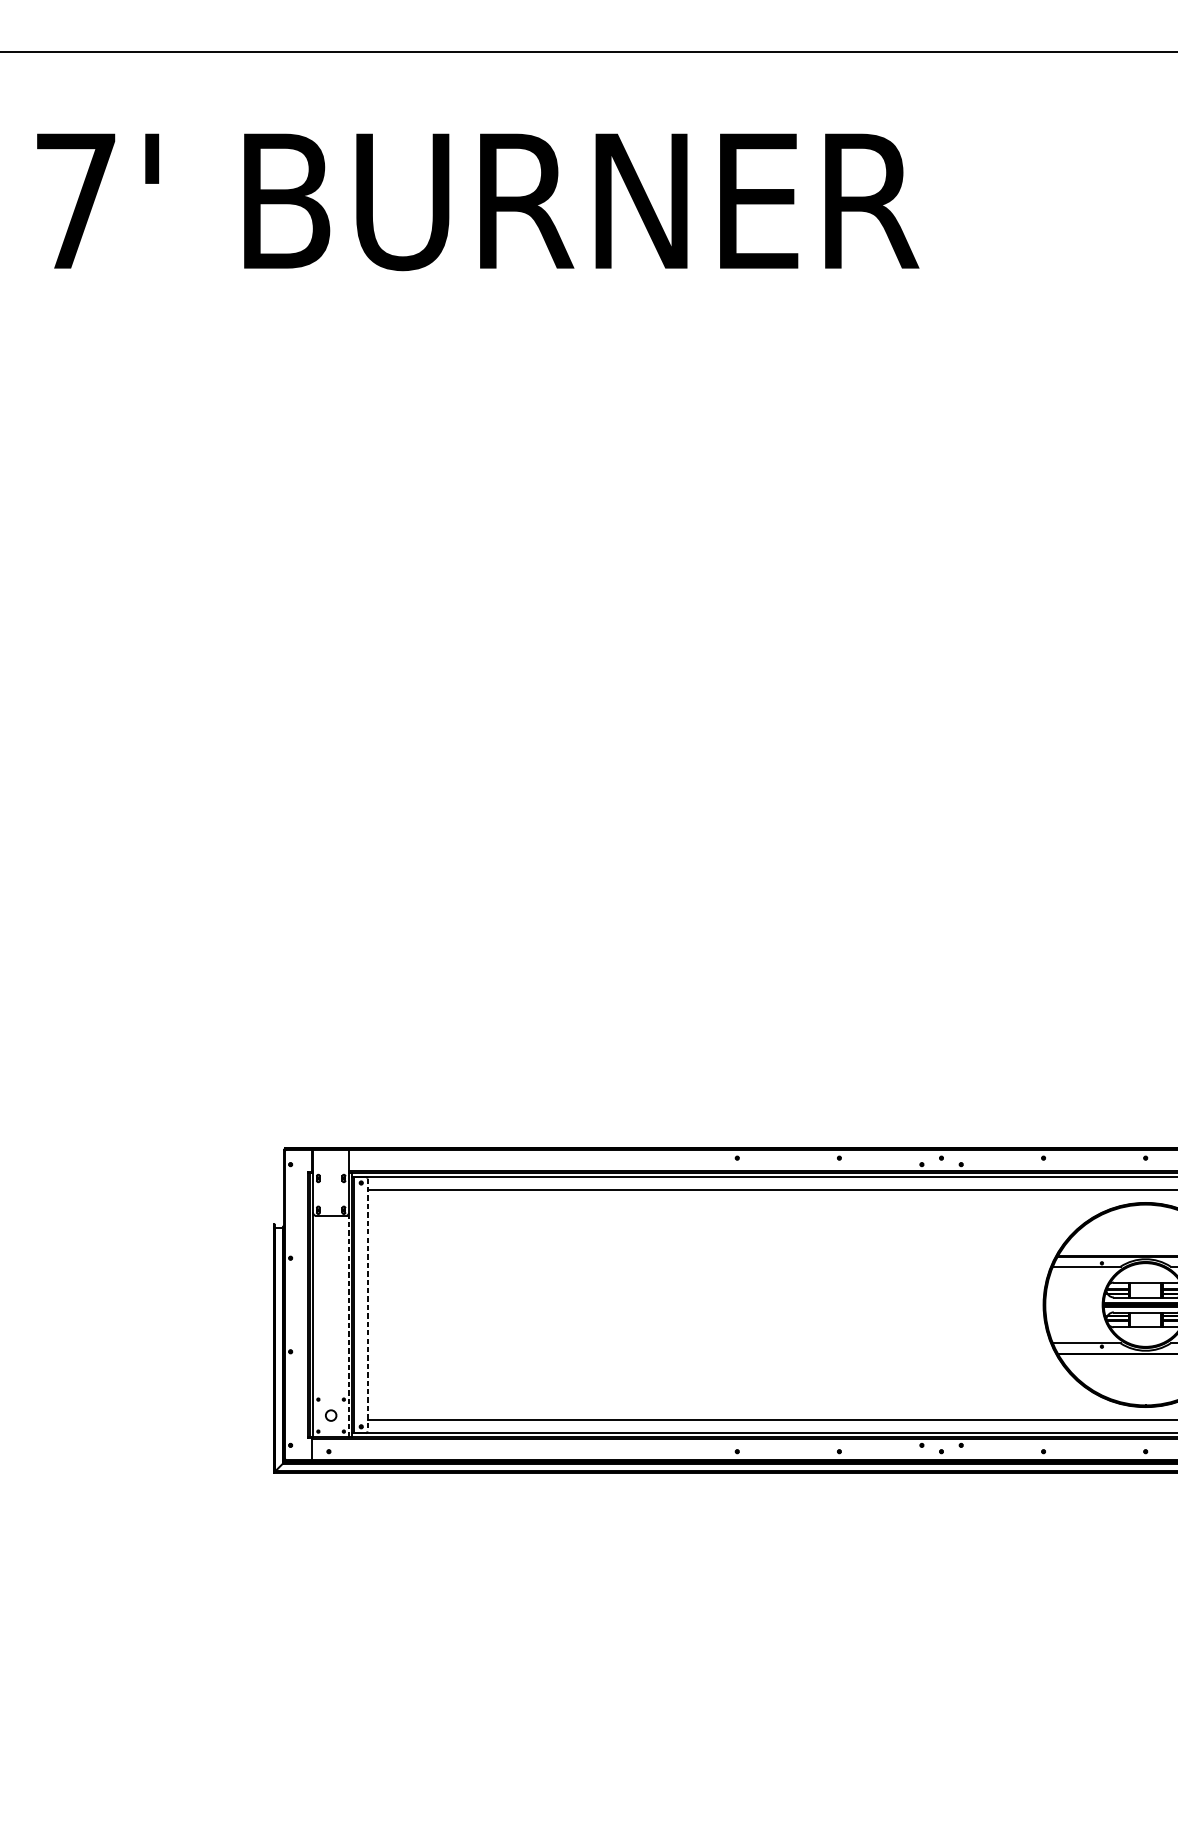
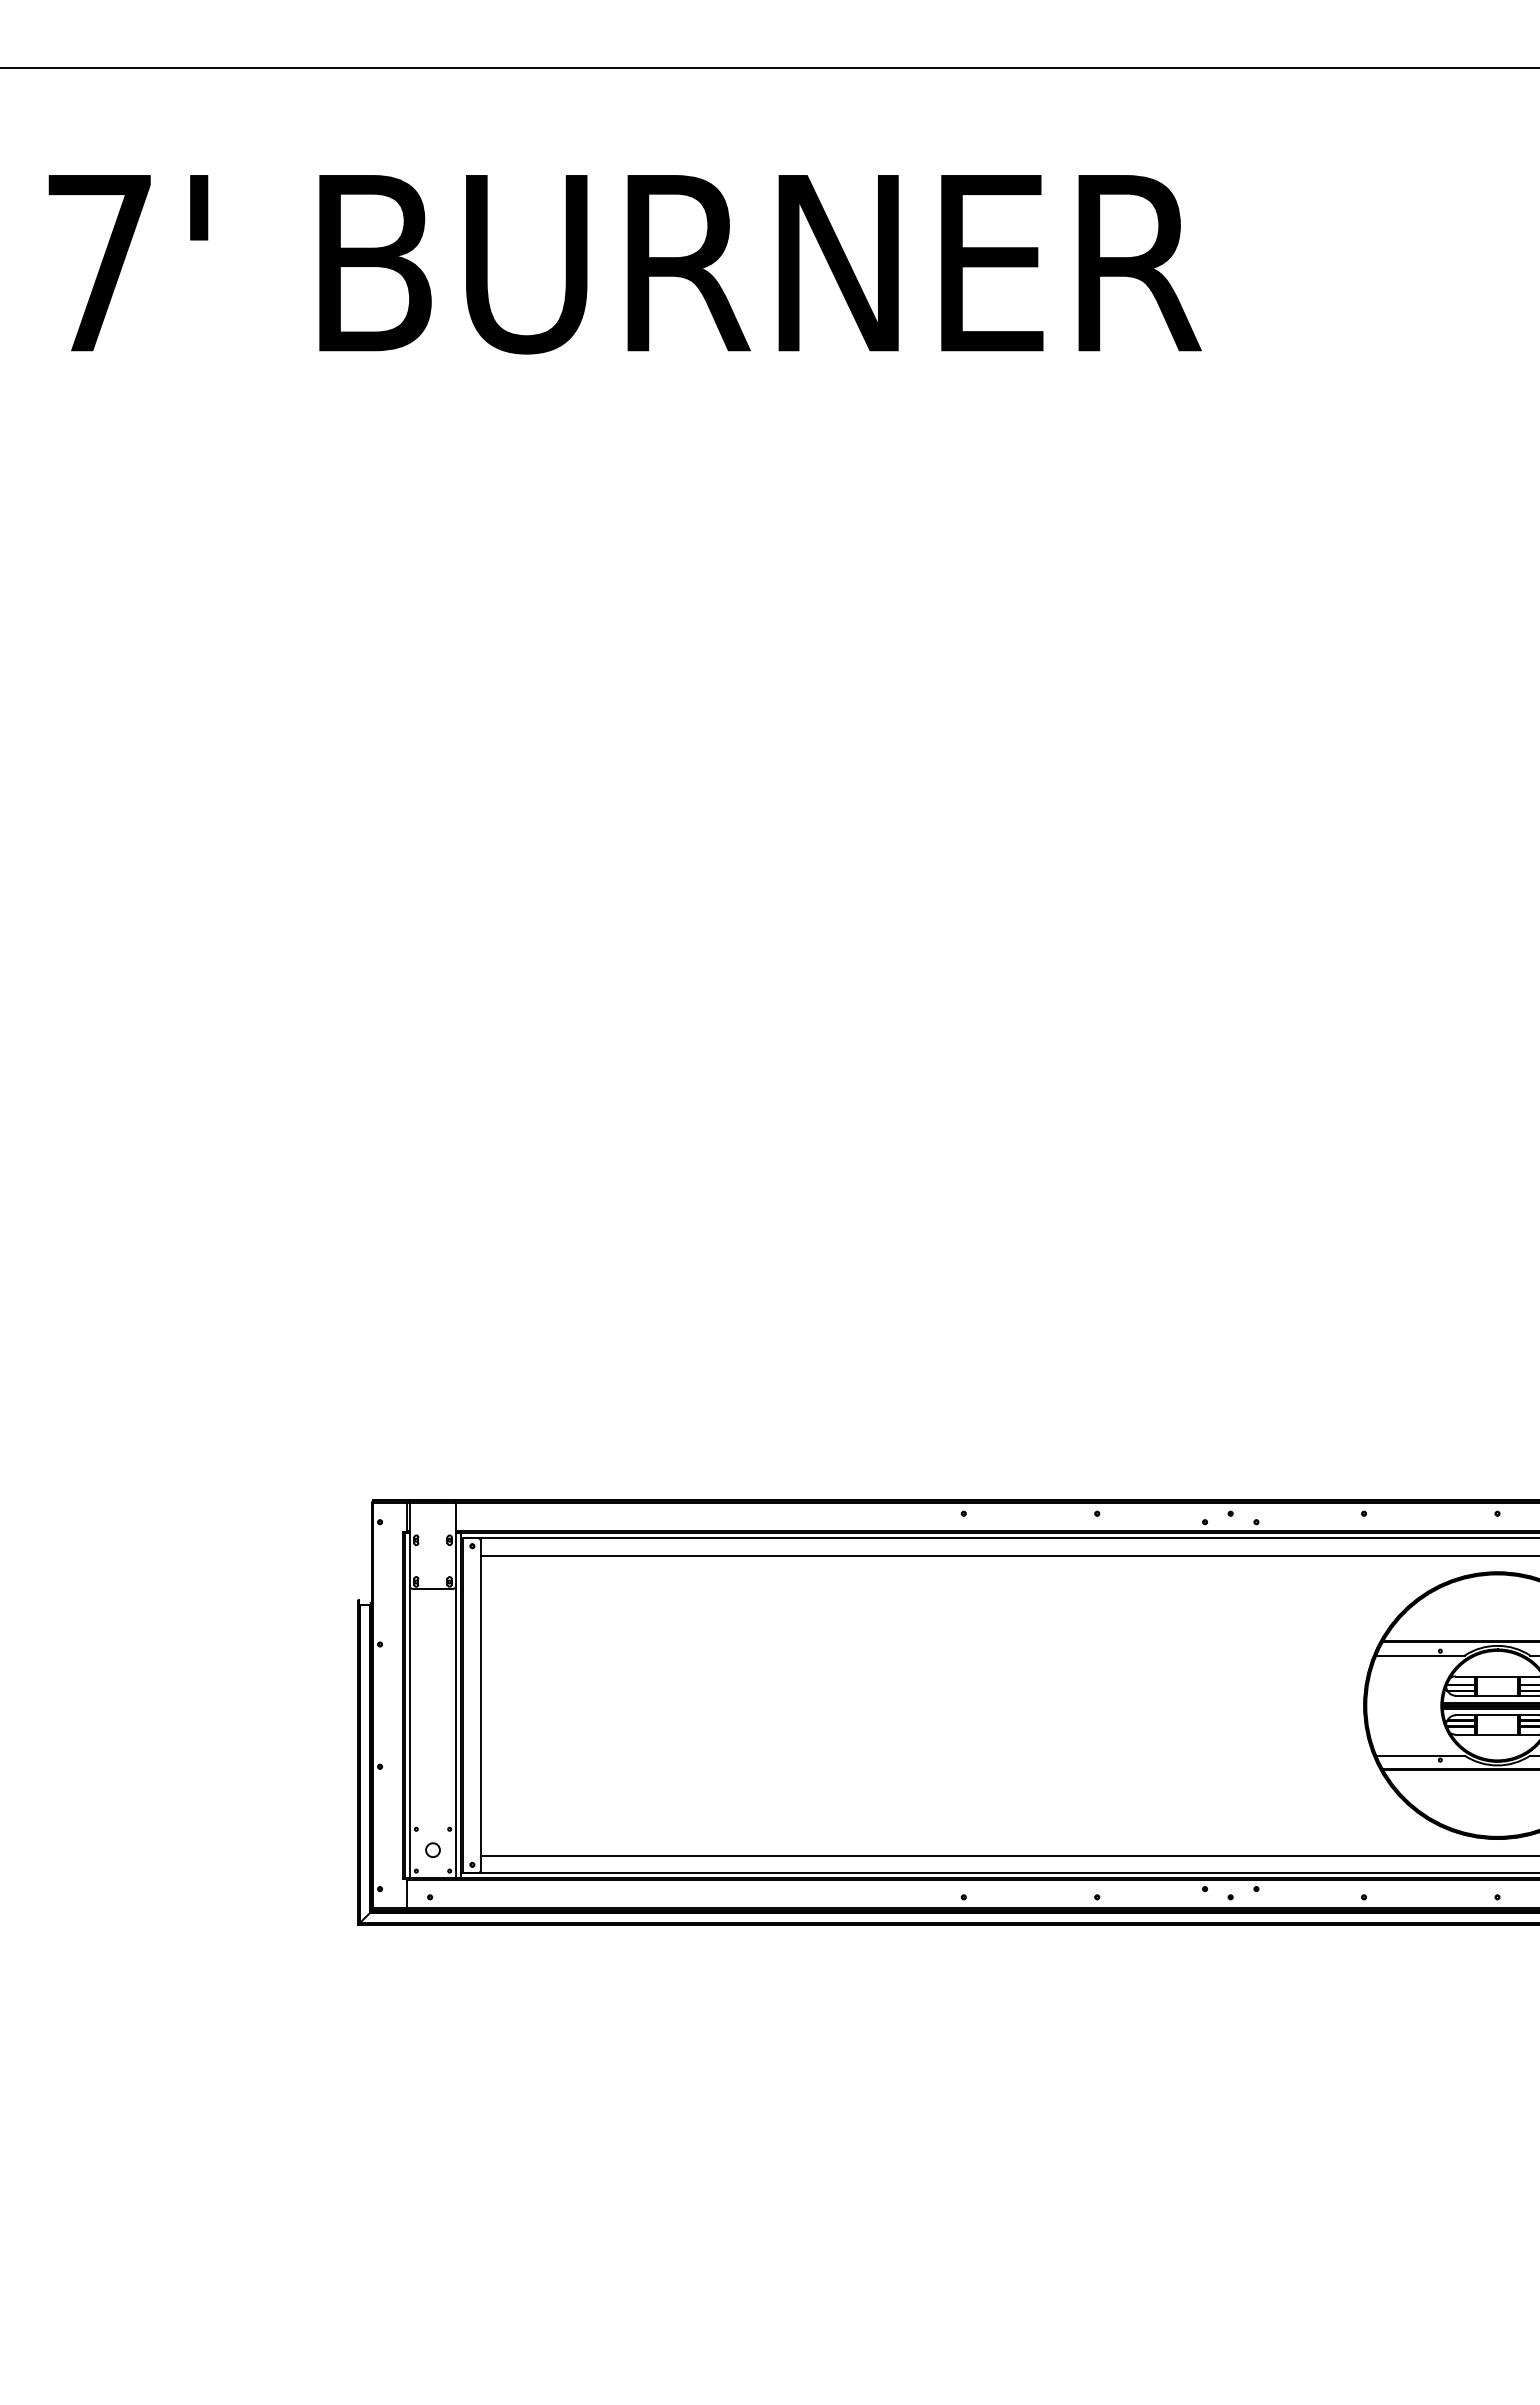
line: (367, 1305) -> (480, 1706), dashed -> solid
line: (349, 1325) -> (456, 1732), dashed -> solid

